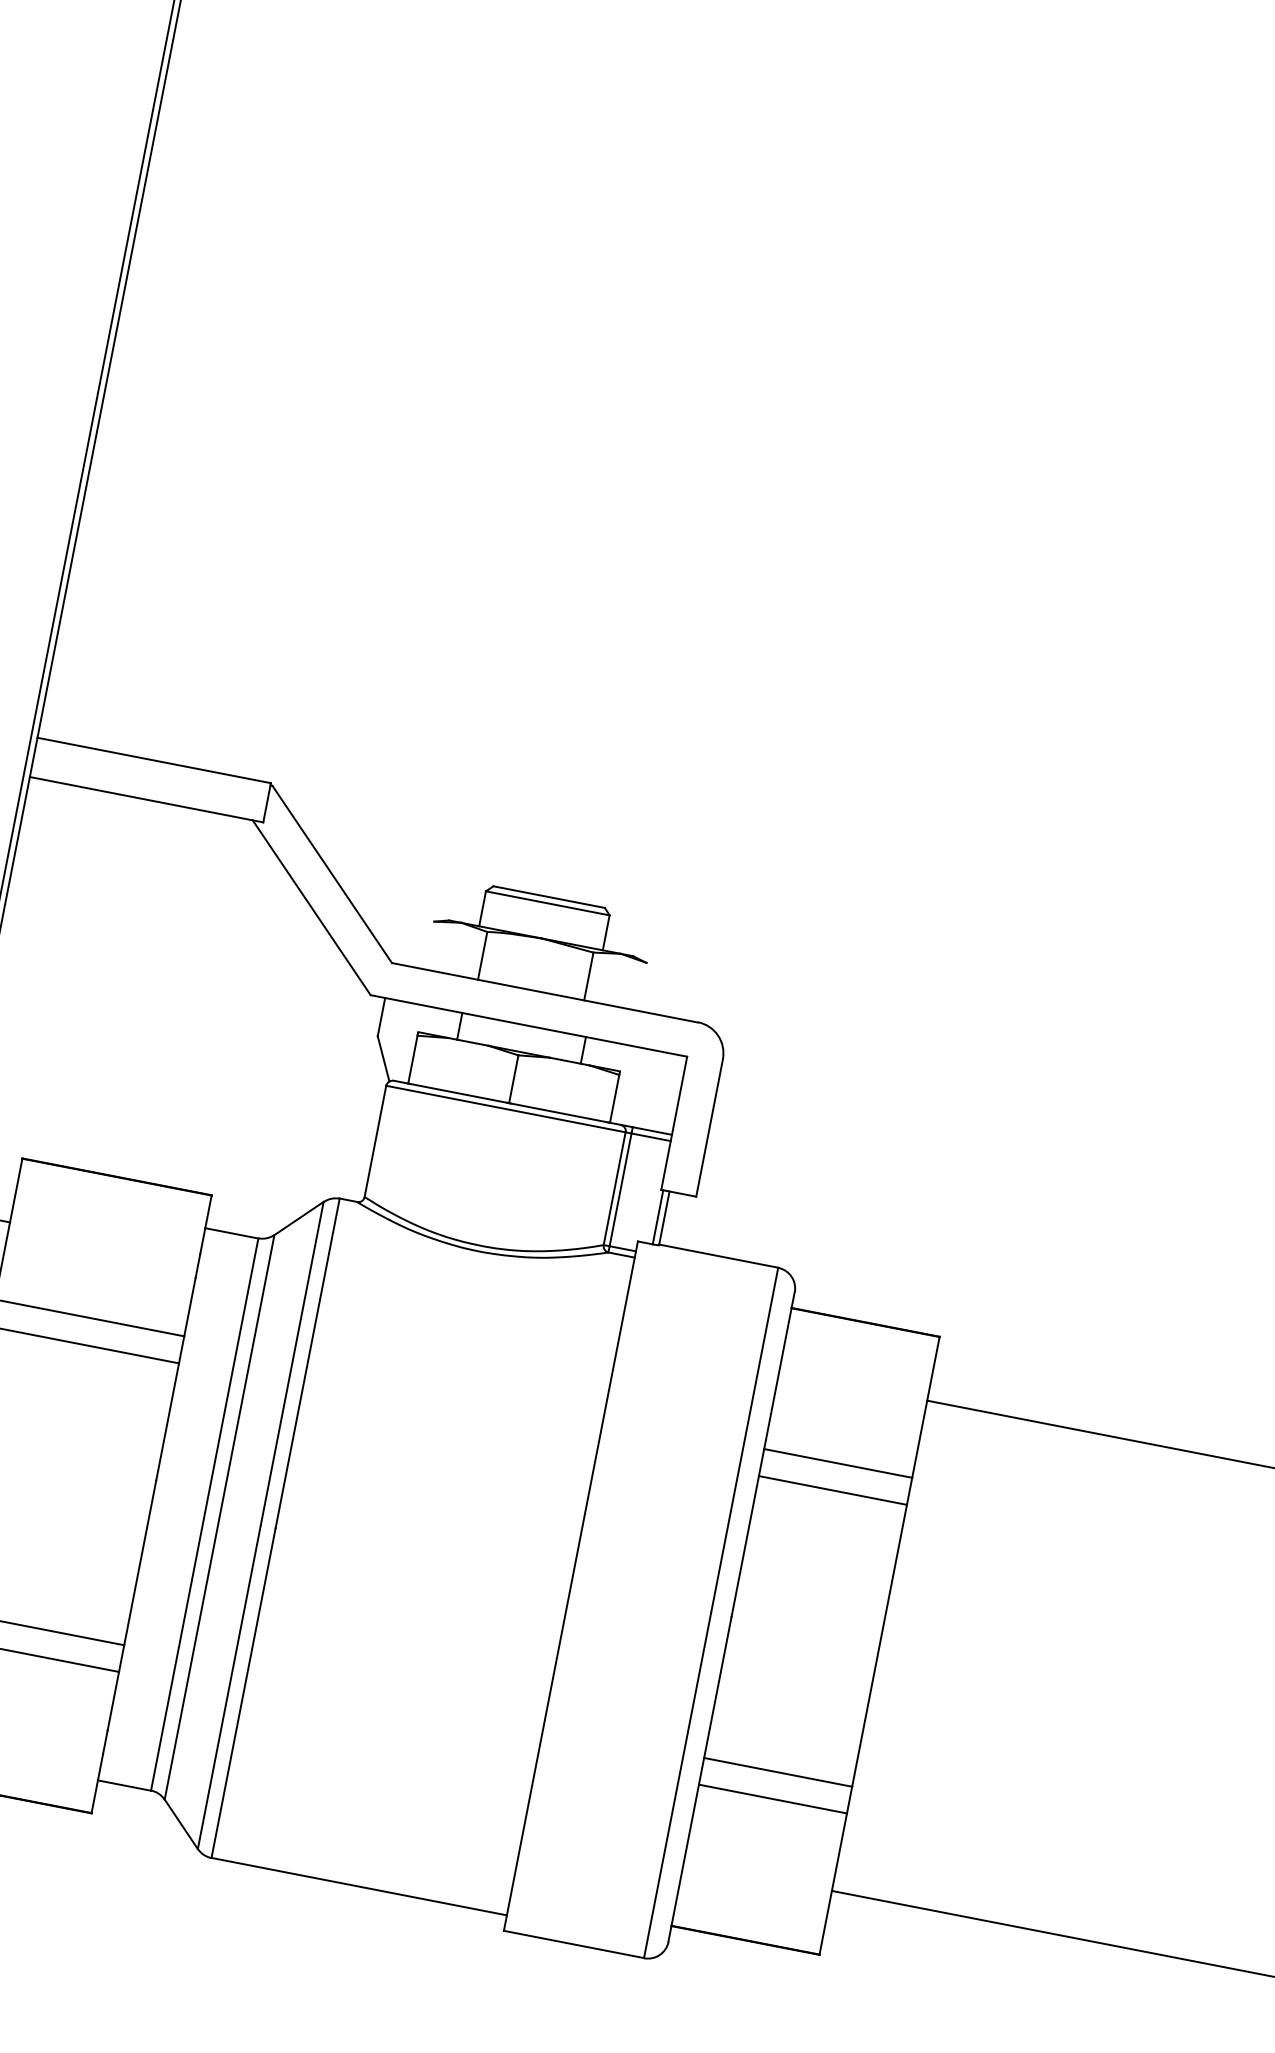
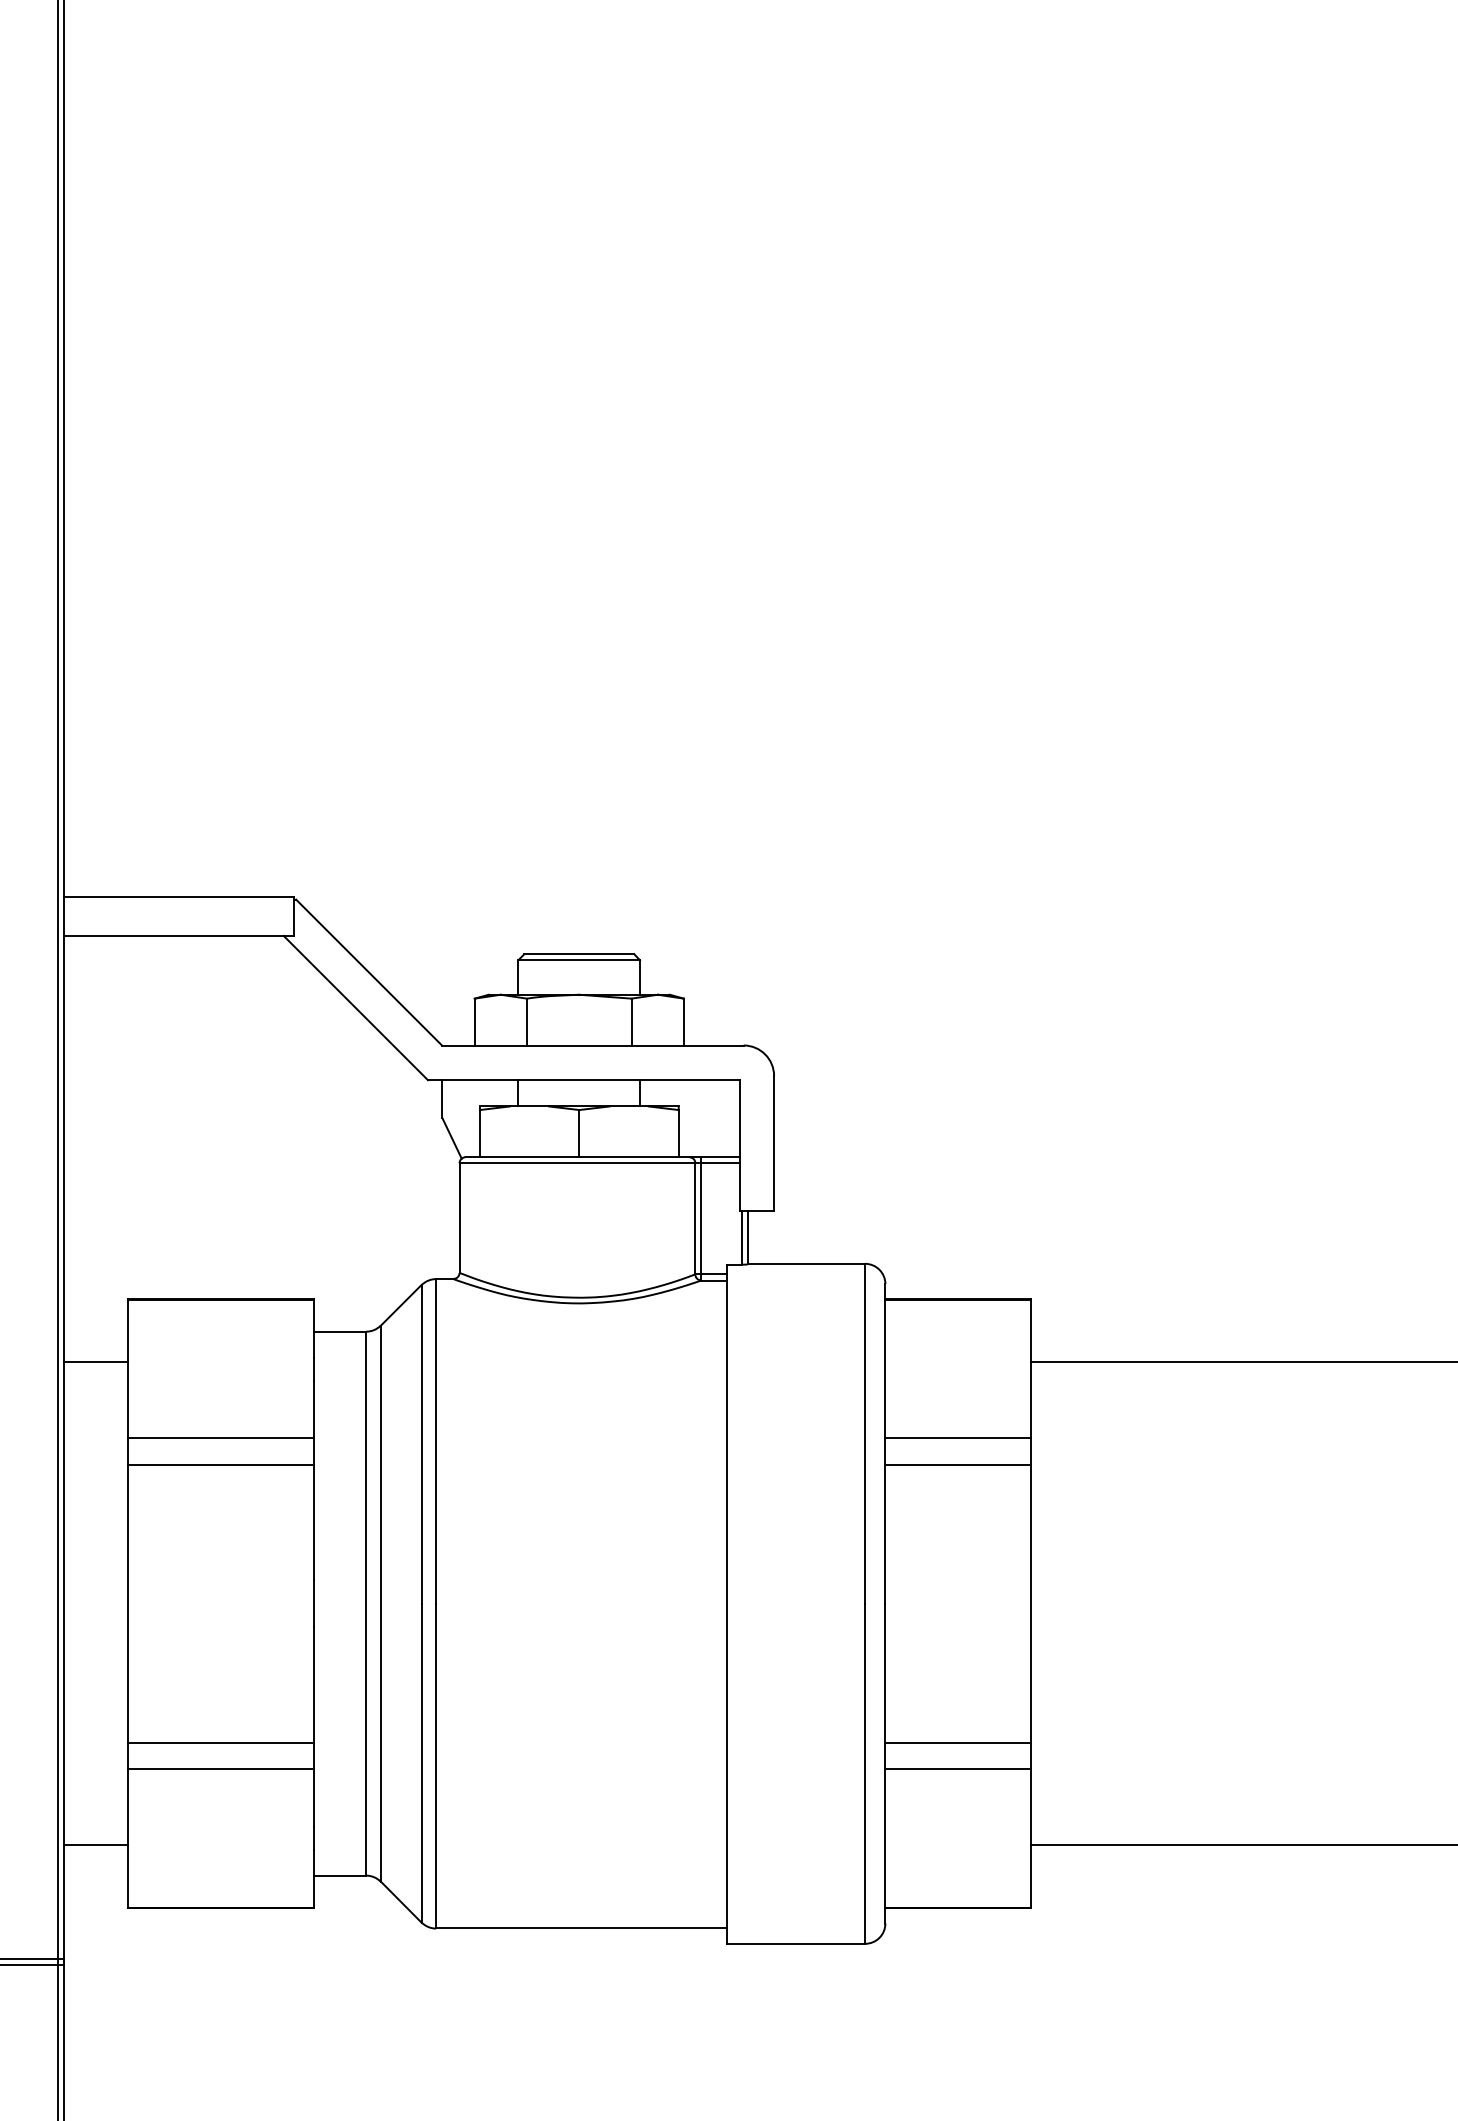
line: (429, 944) -> (474, 1021), added
line: (641, 986) -> (683, 1021), added

